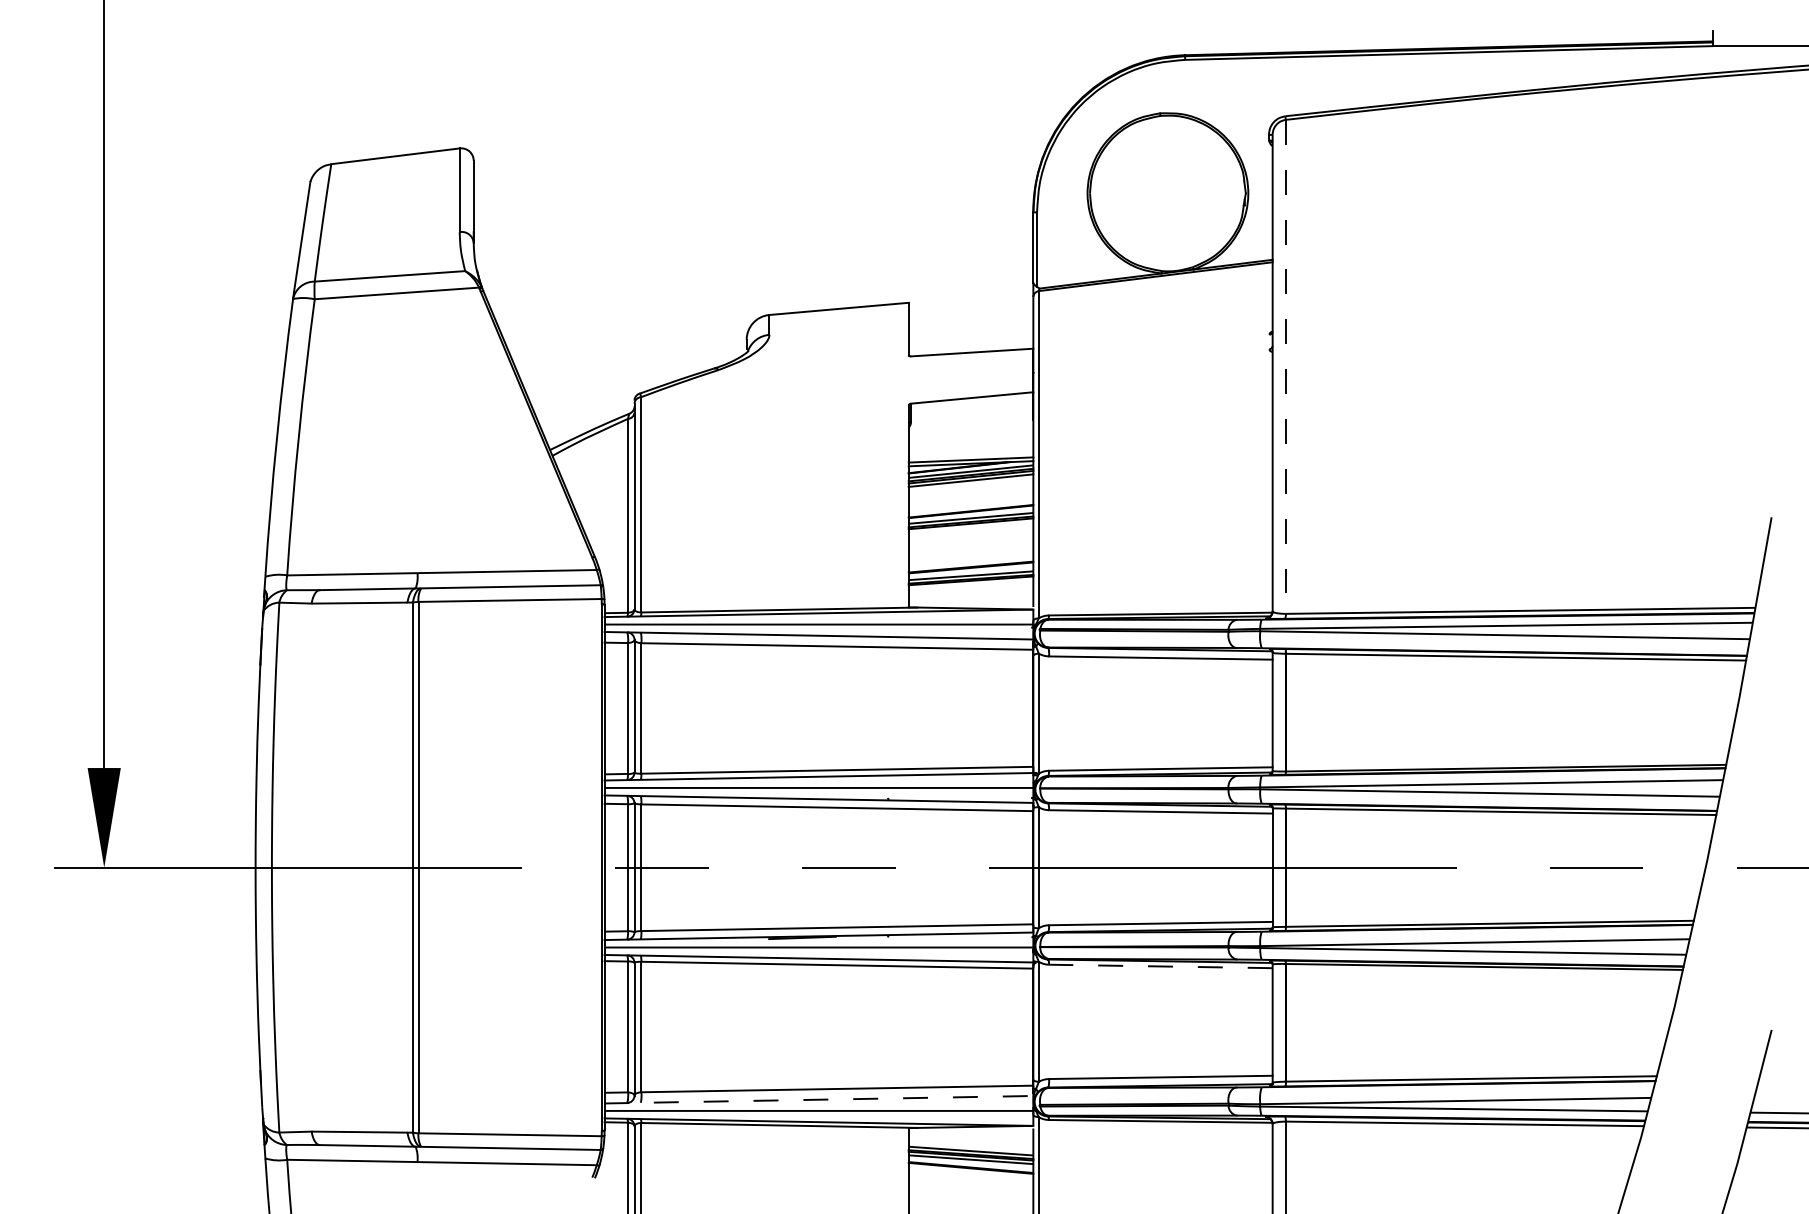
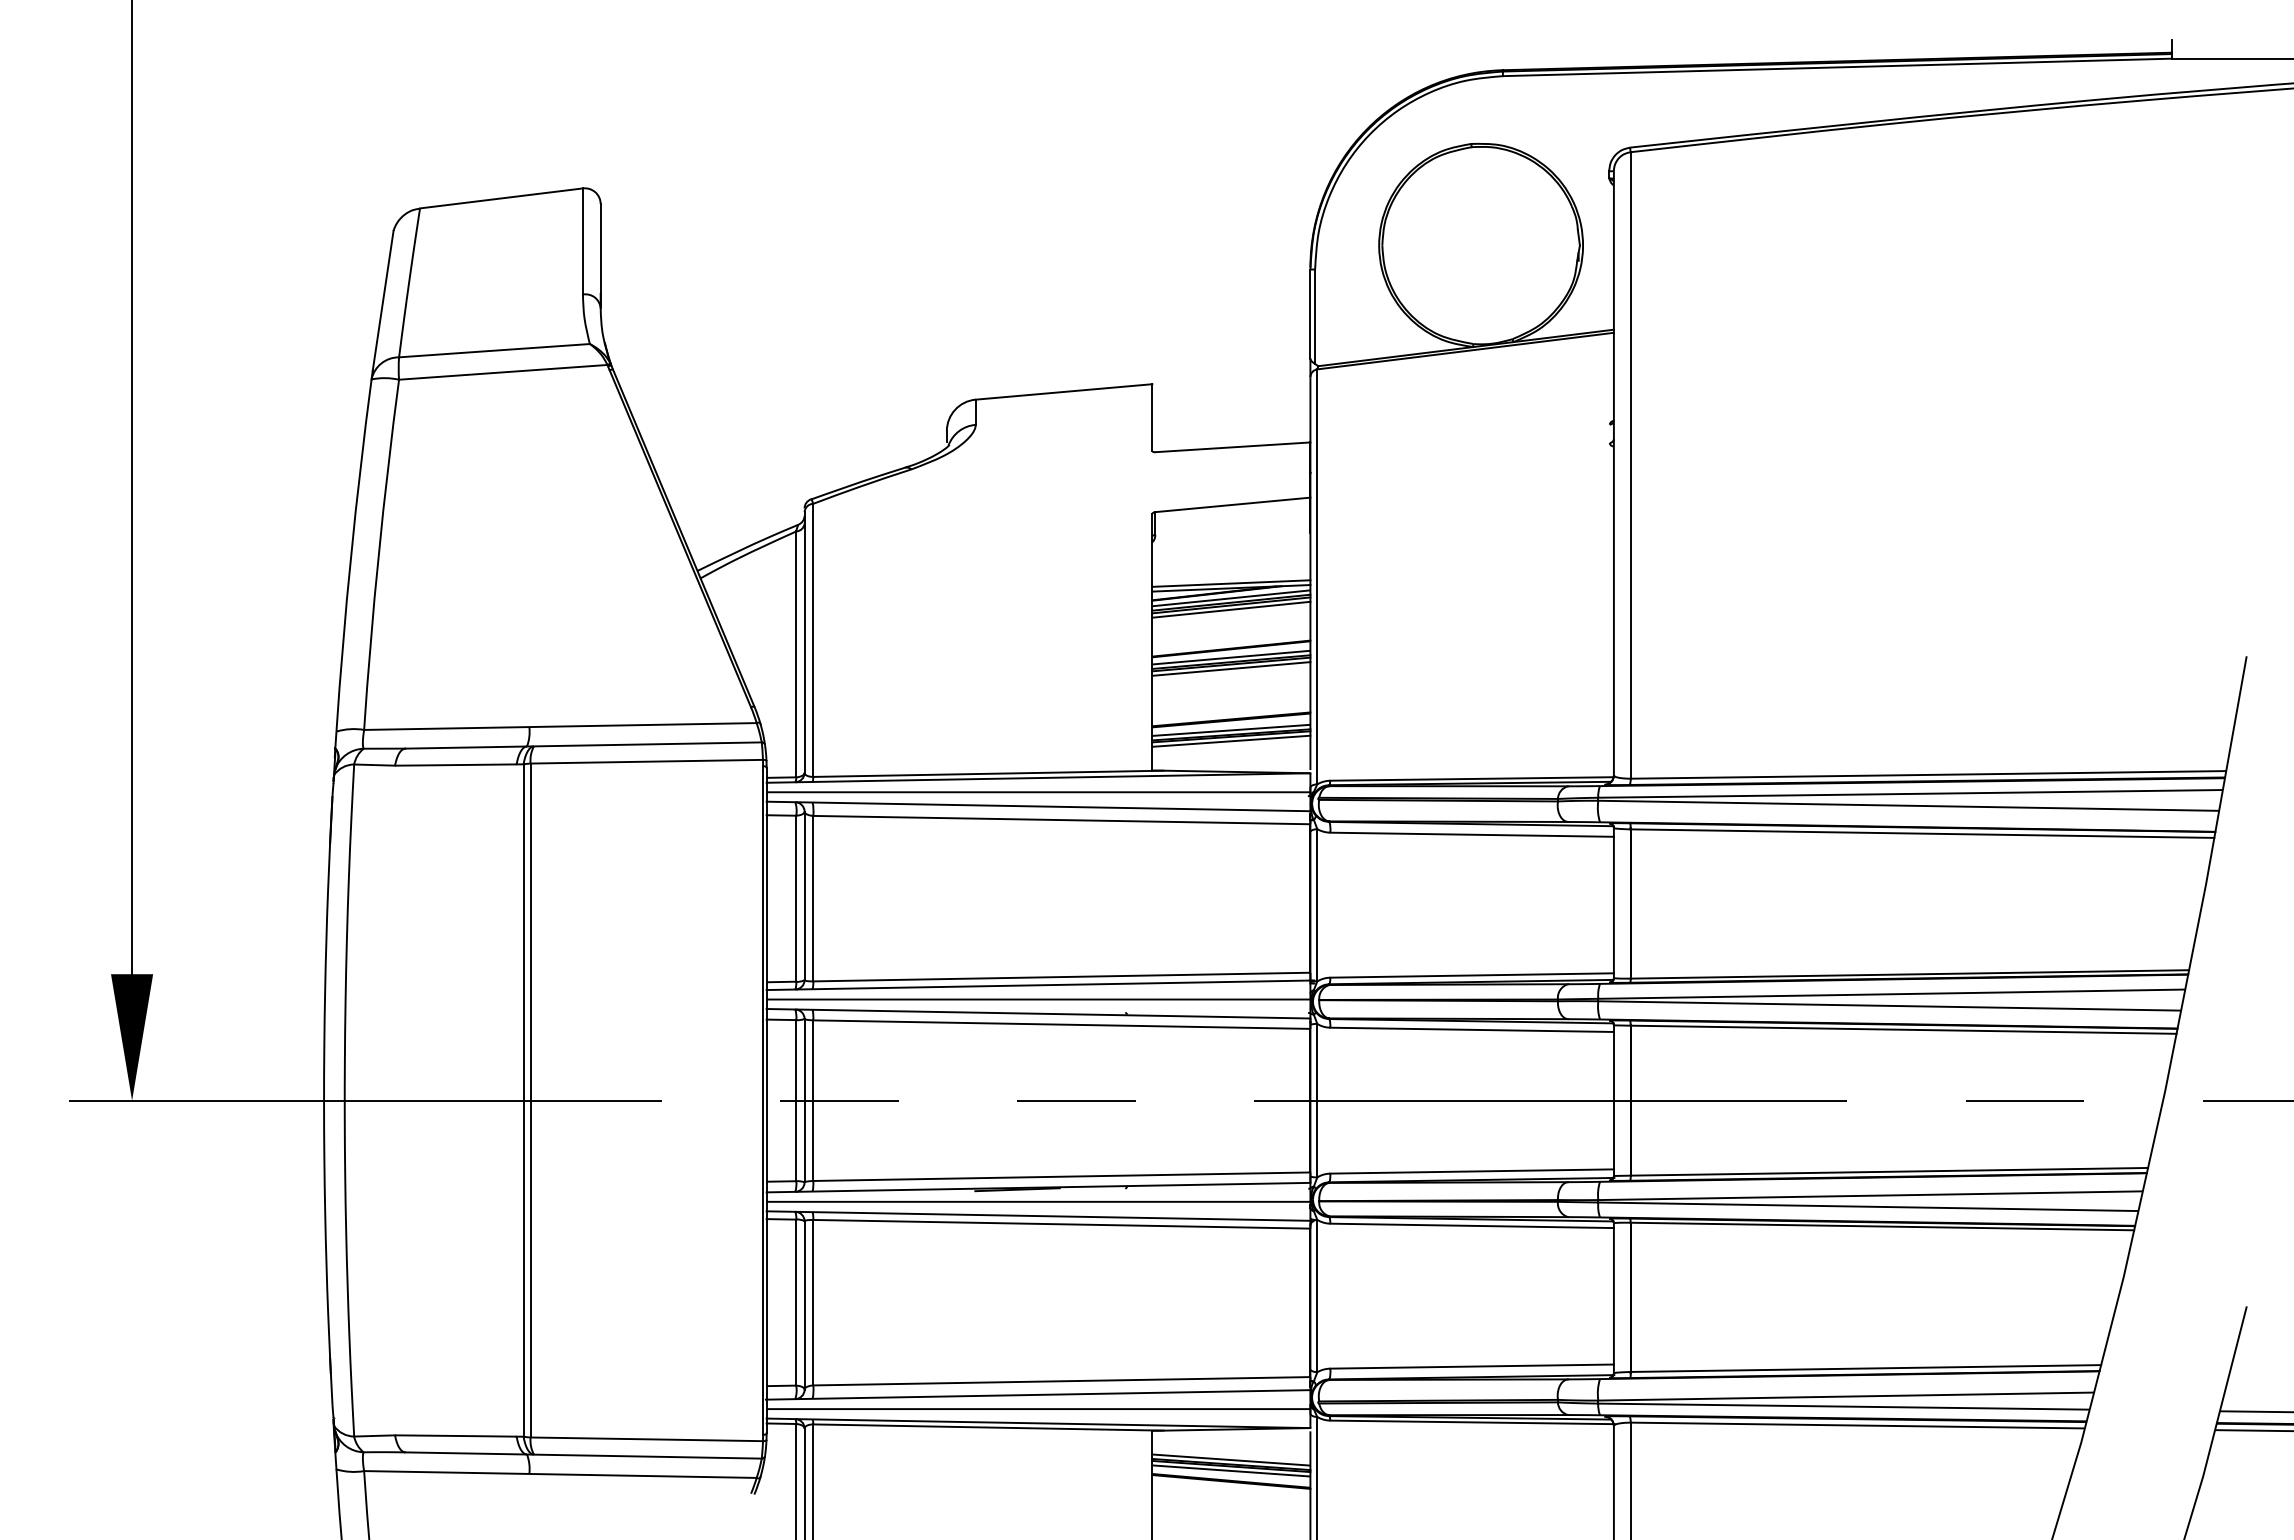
line: (1285, 366) -> (1630, 465), dashed -> solid
line: (971, 526) -> (1231, 668), added
line: (971, 583) -> (1231, 740), added
line: (1161, 966) -> (1472, 1225), dashed -> solid
line: (818, 1099) -> (1038, 1394), dashed -> solid

